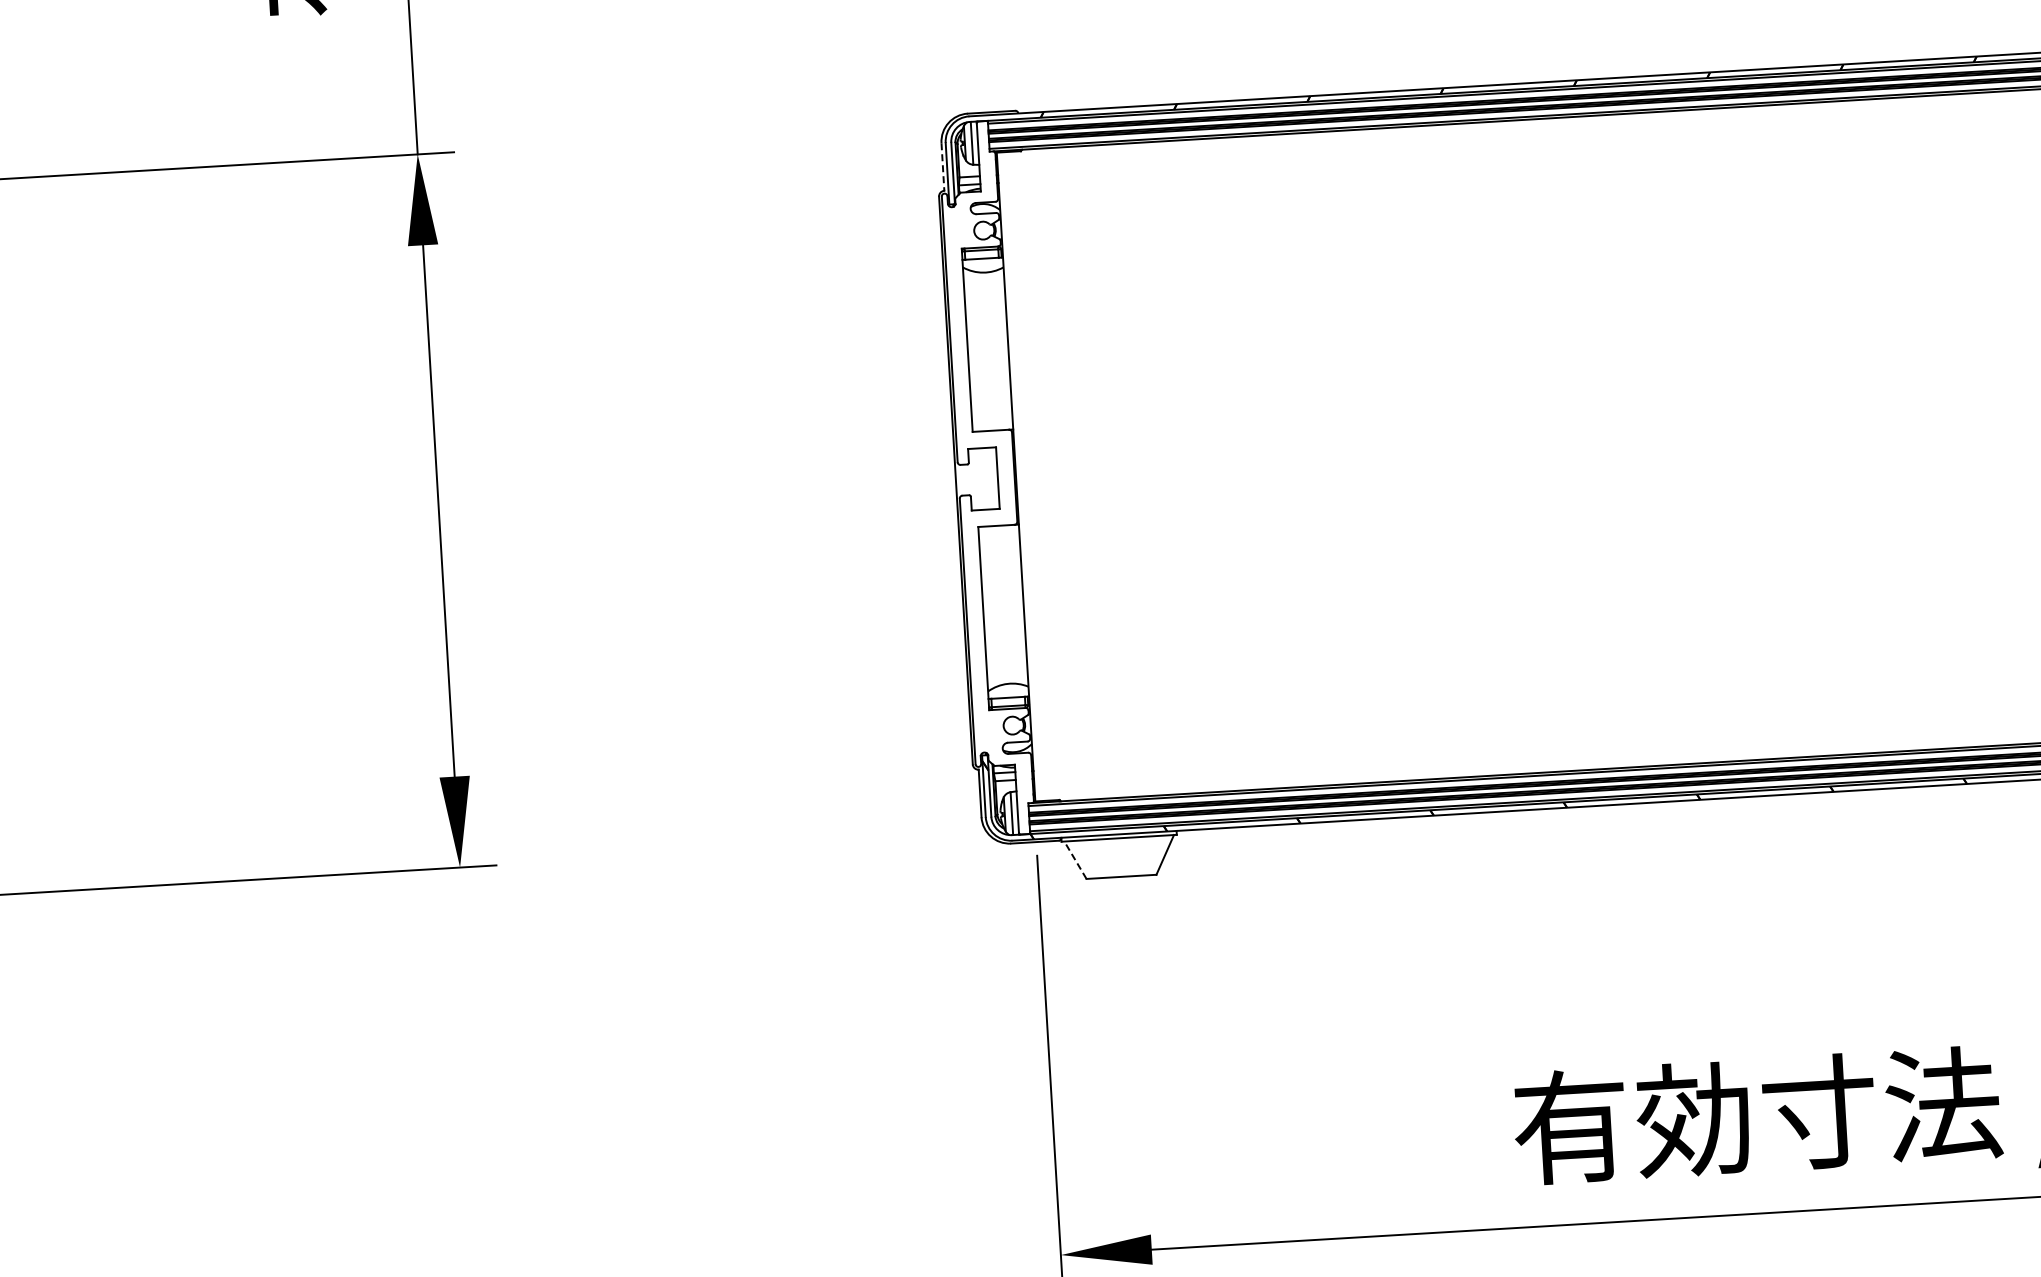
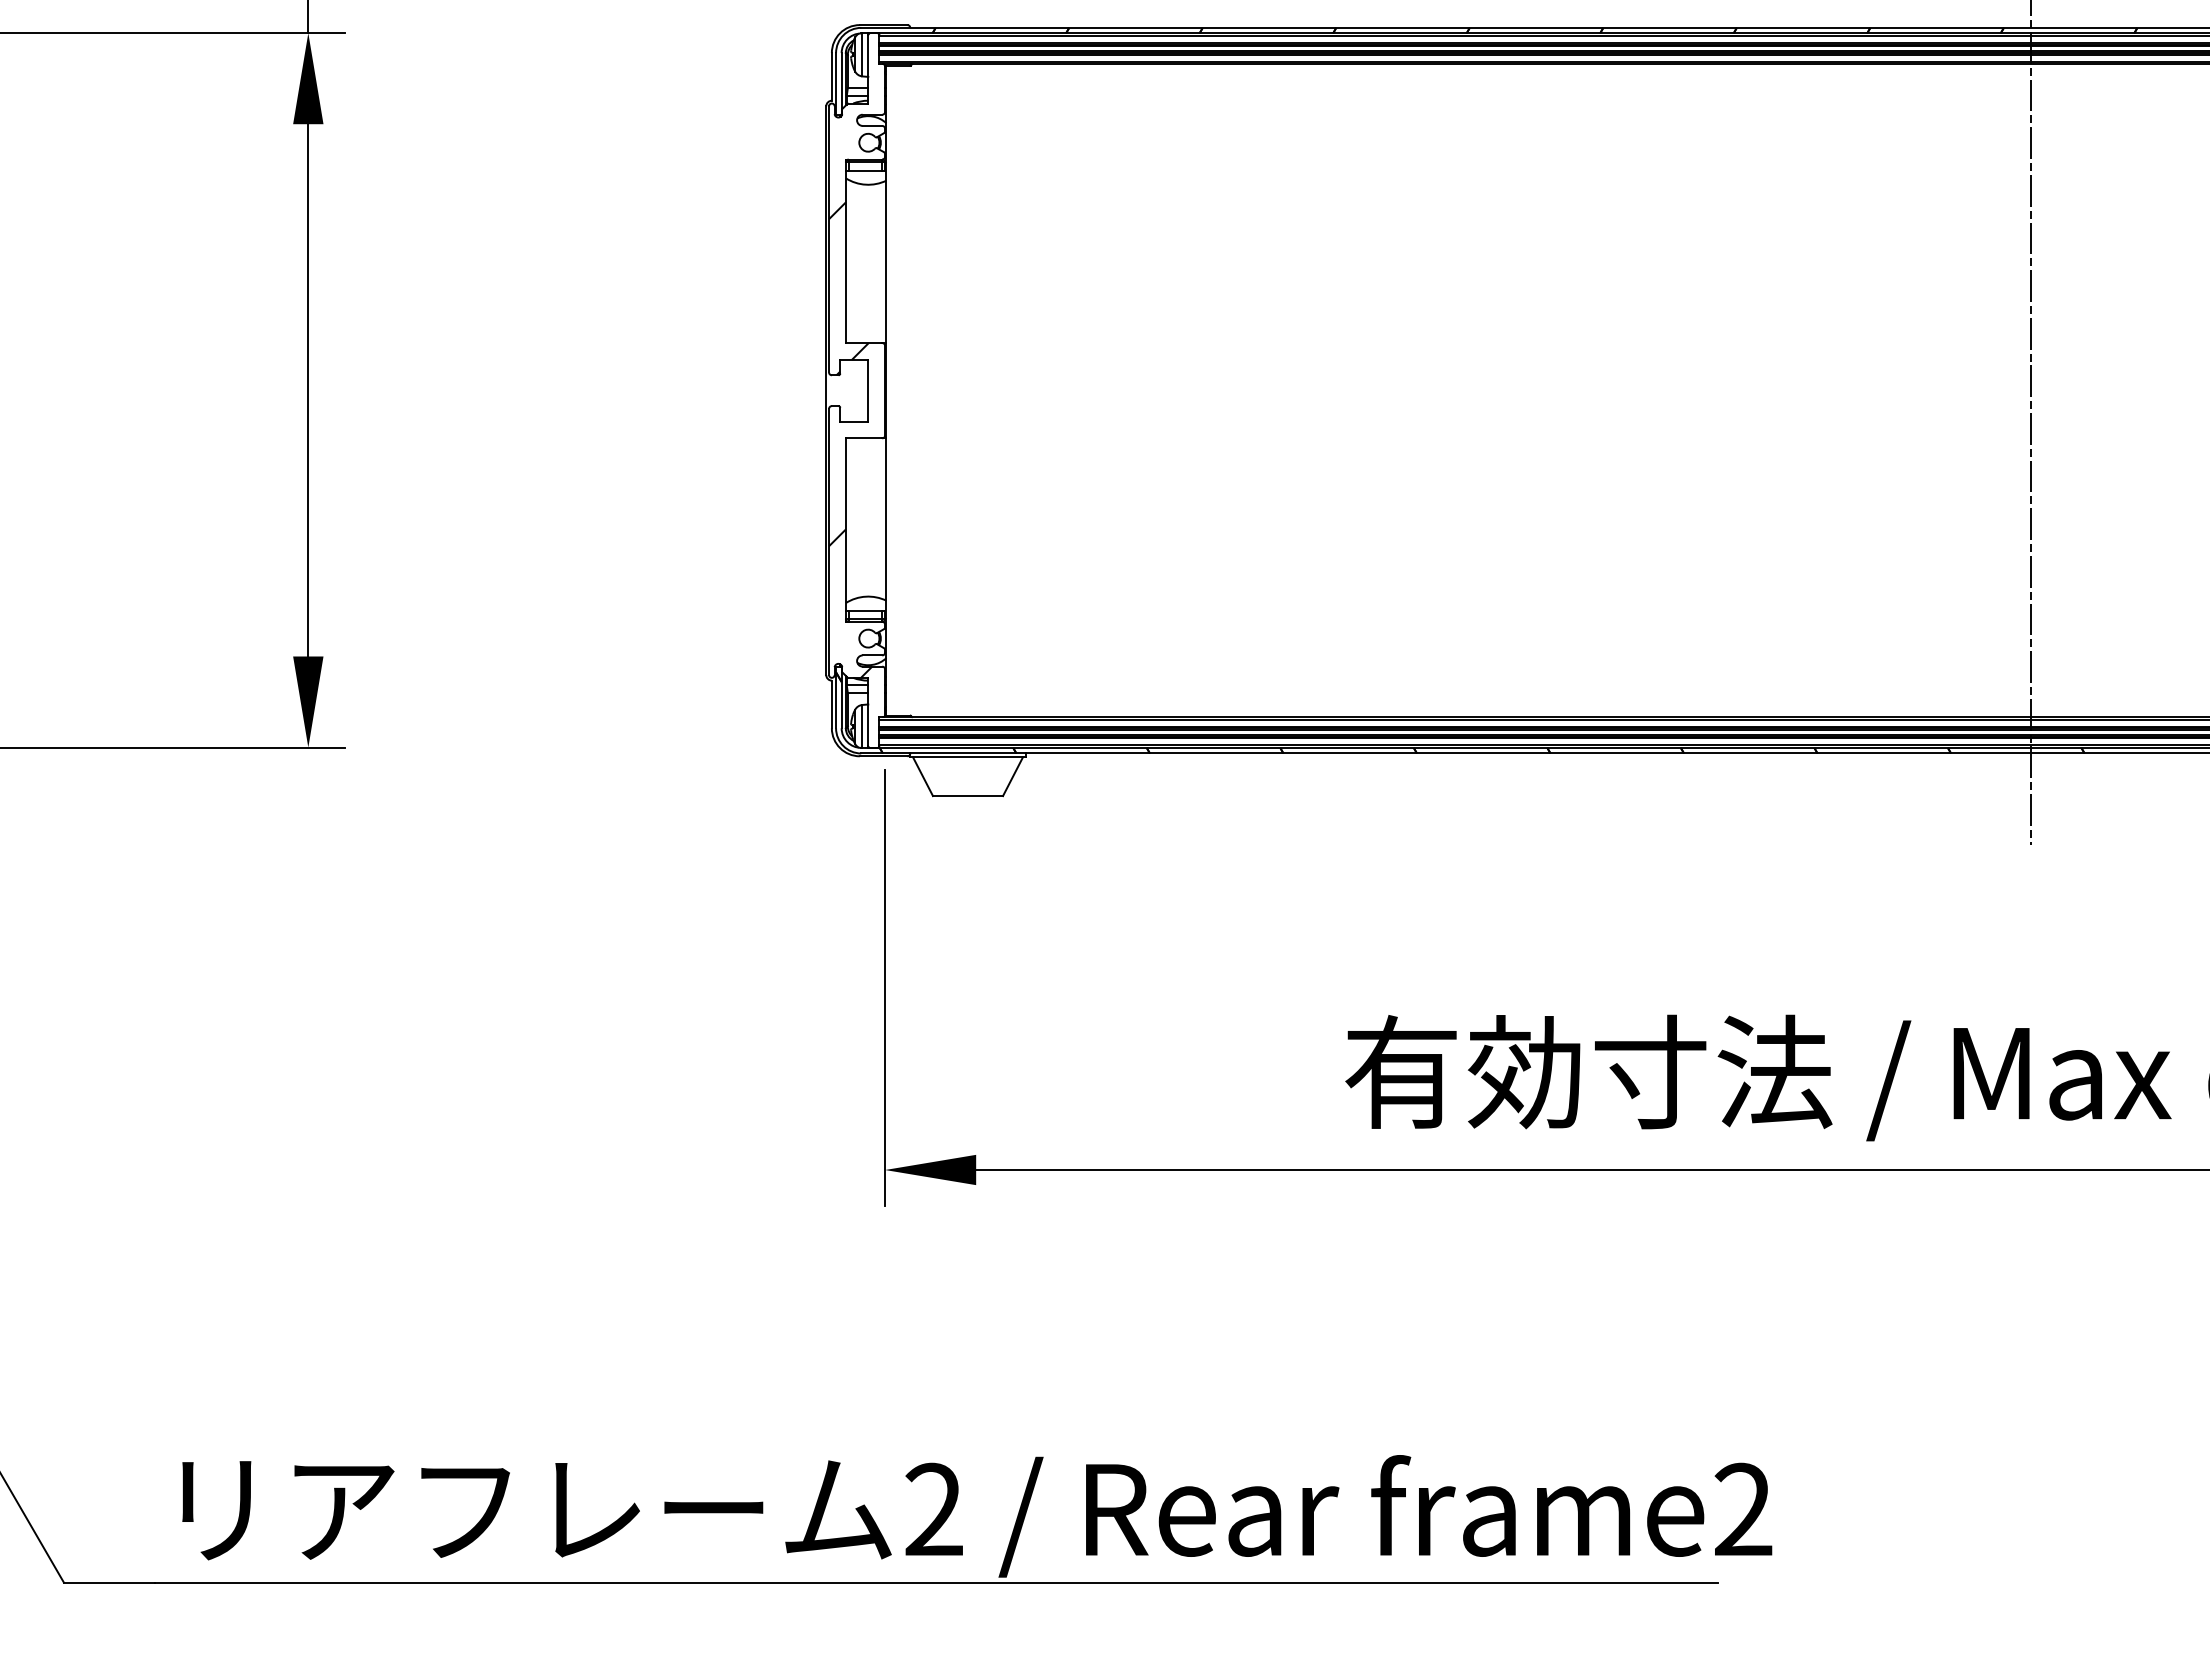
line: (942, 166) -> (831, 76), dashed -> solid
hatch: (983, 527) -> (850, 439), added
line: (1075, 859) -> (923, 776), dashed -> solid

